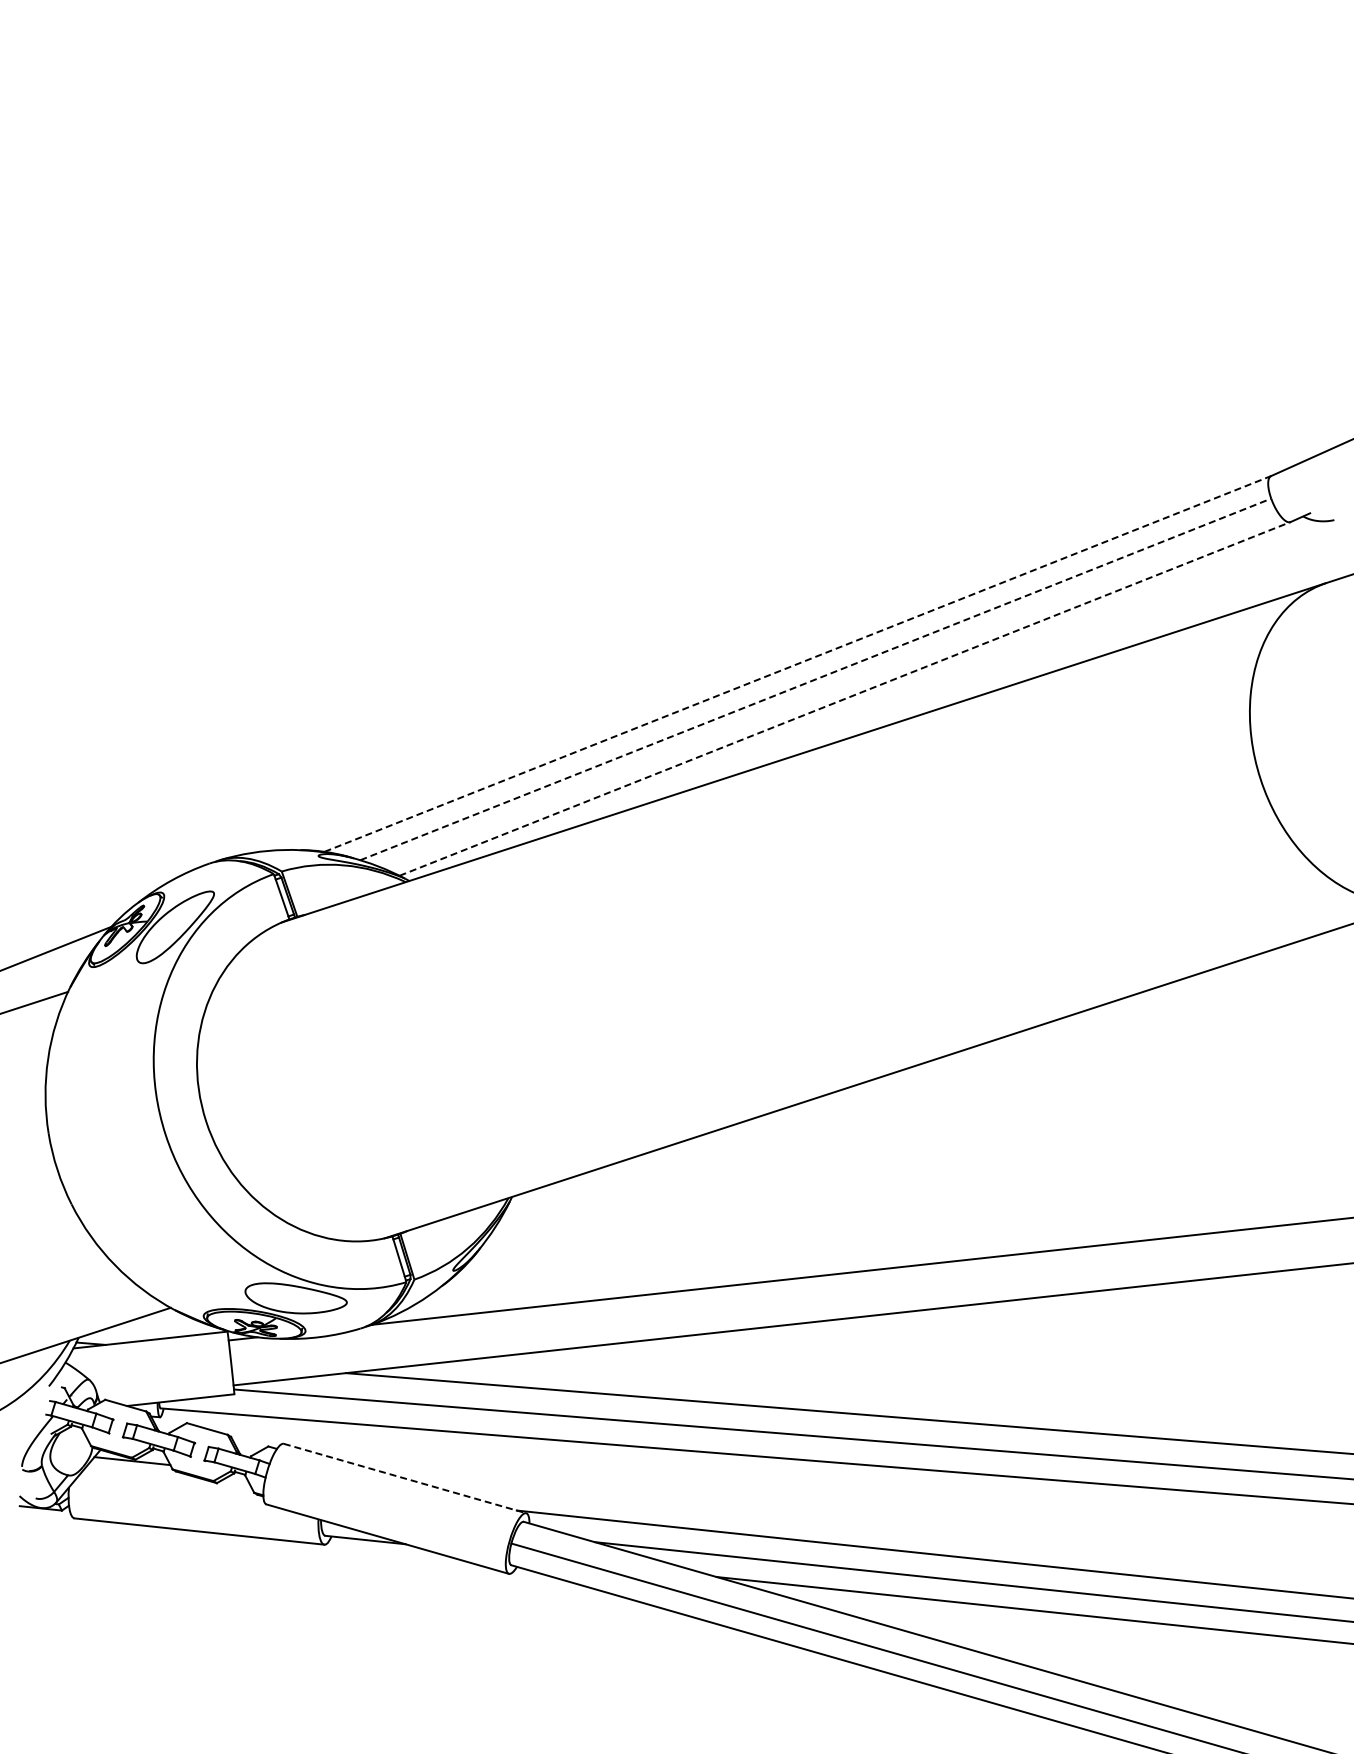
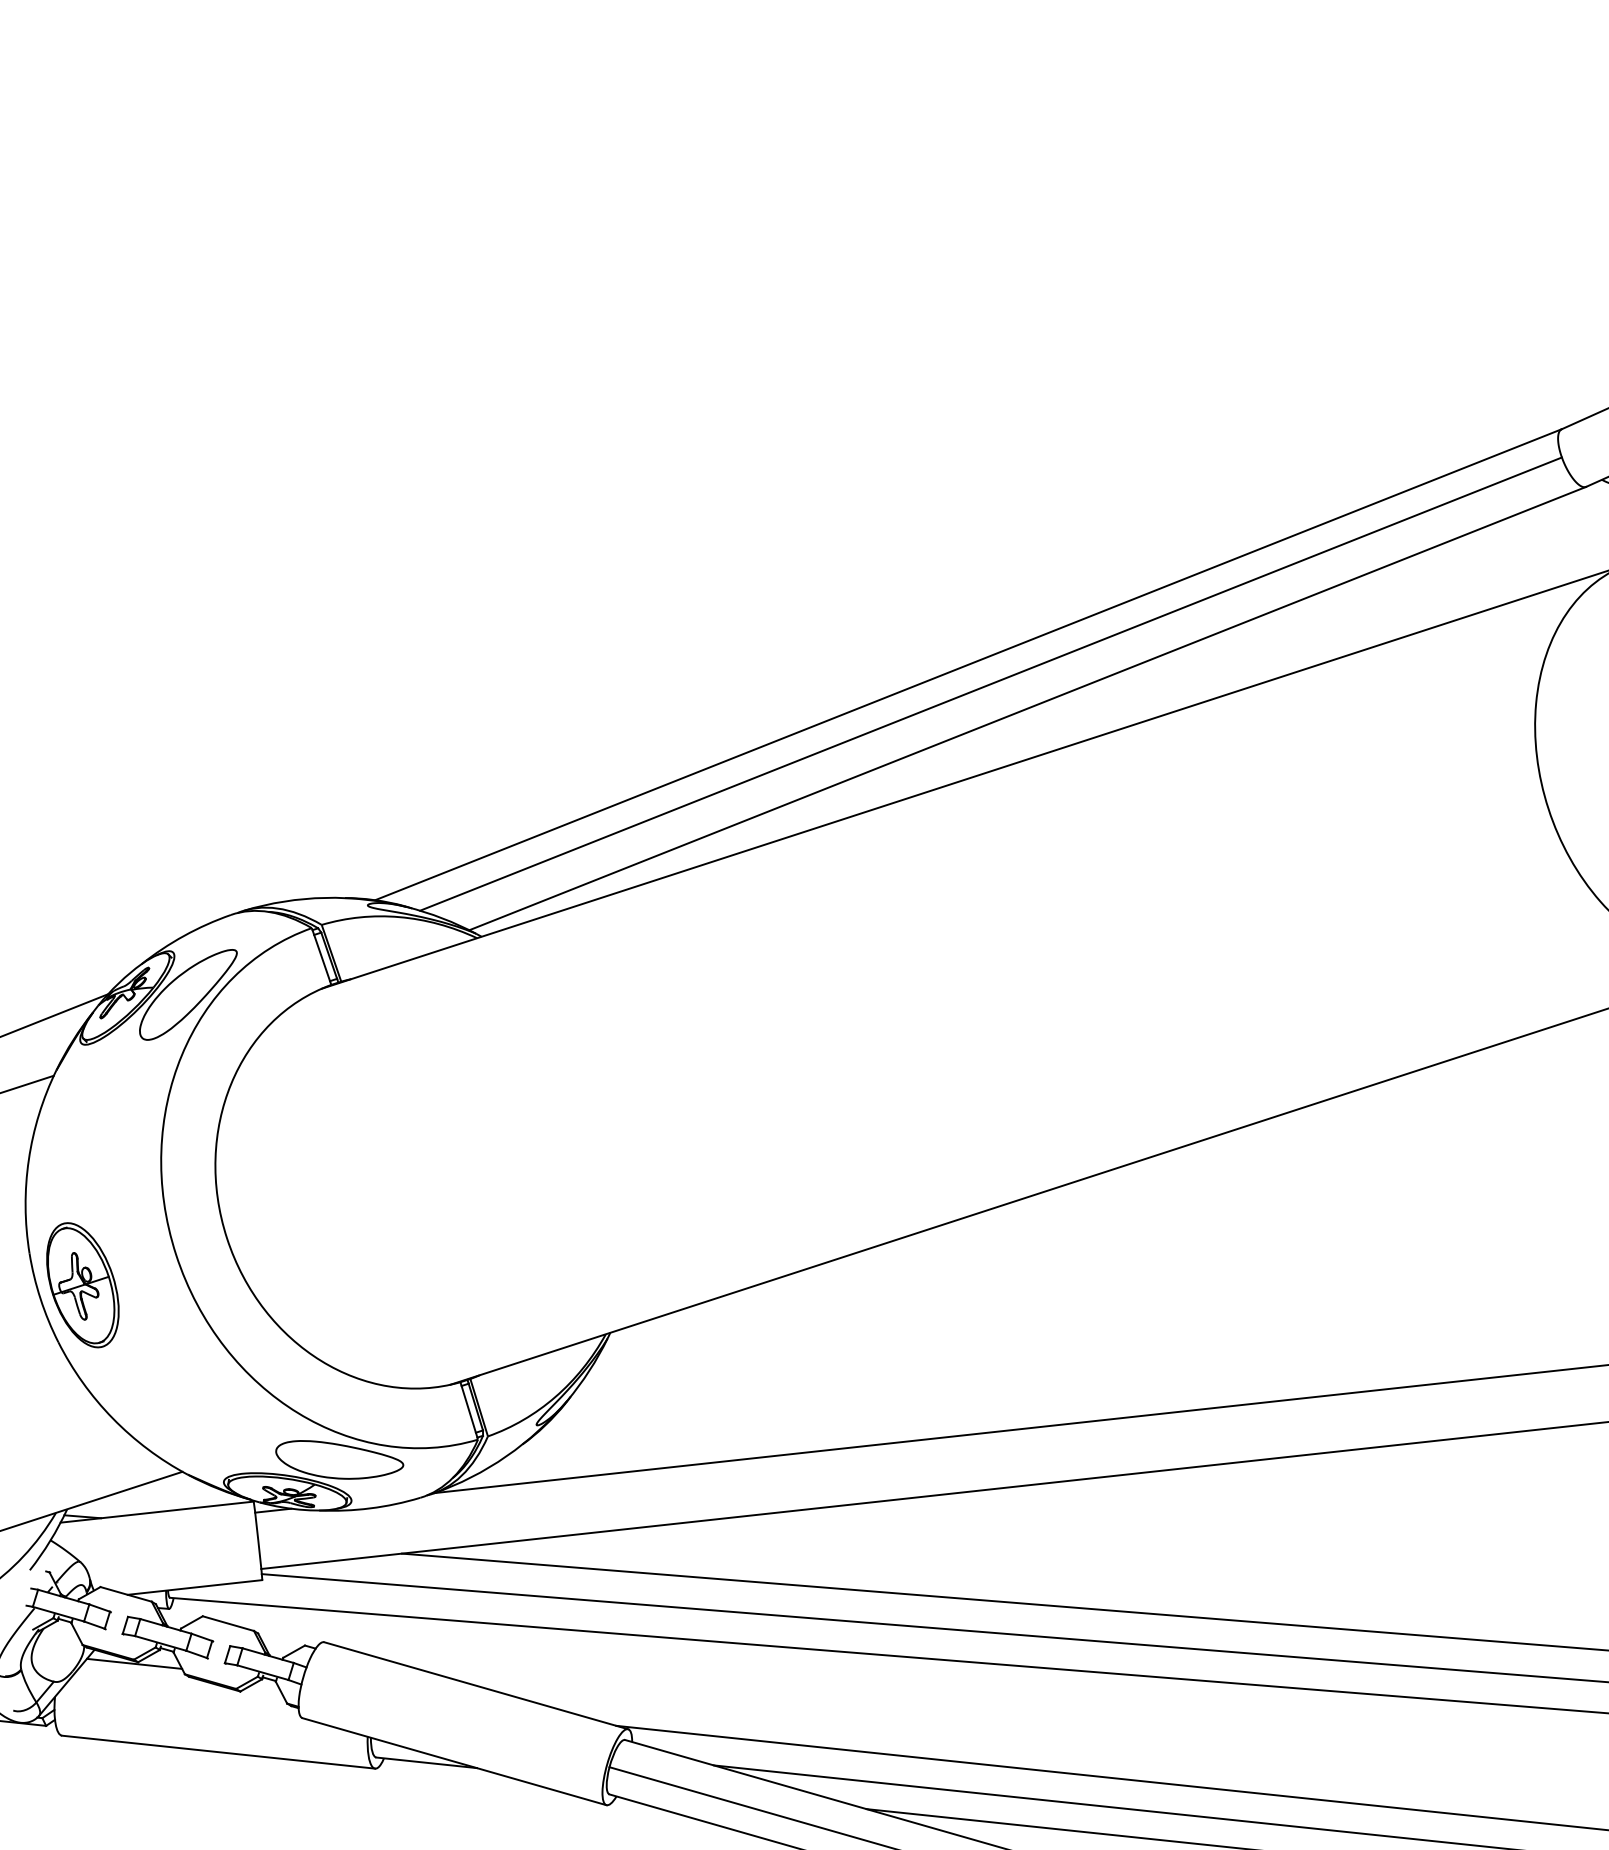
line: (798, 663) -> (969, 664), dashed -> solid
line: (816, 679) -> (991, 684), dashed -> solid
line: (845, 698) -> (1028, 708), dashed -> solid
part: (90, 1158) -> (81, 1284), added
line: (405, 1478) -> (476, 1685), dashed -> solid

